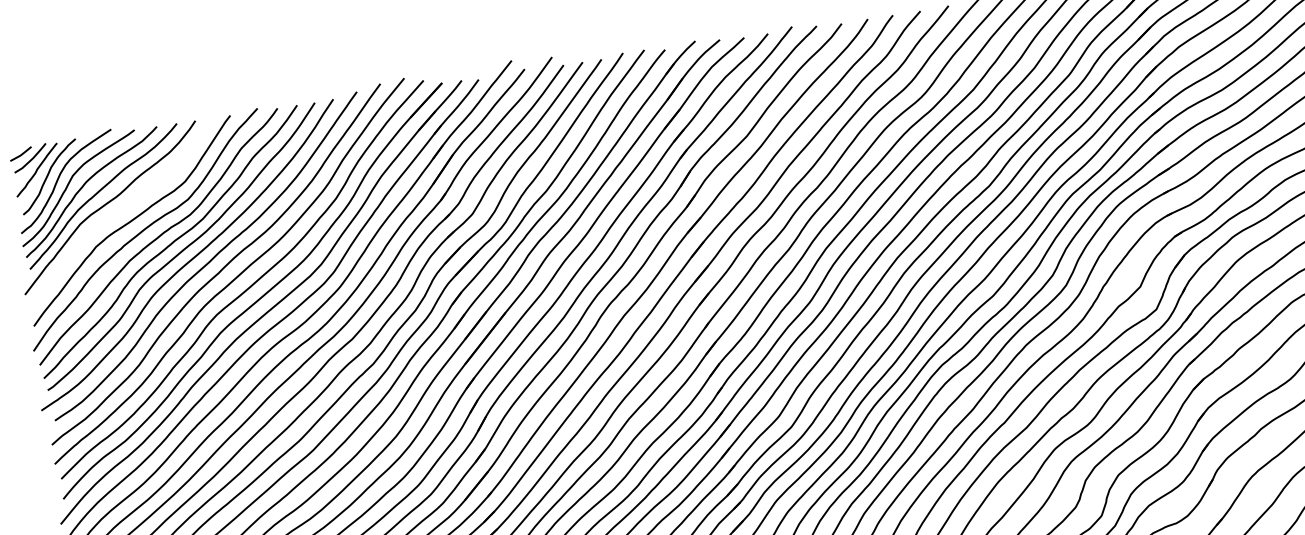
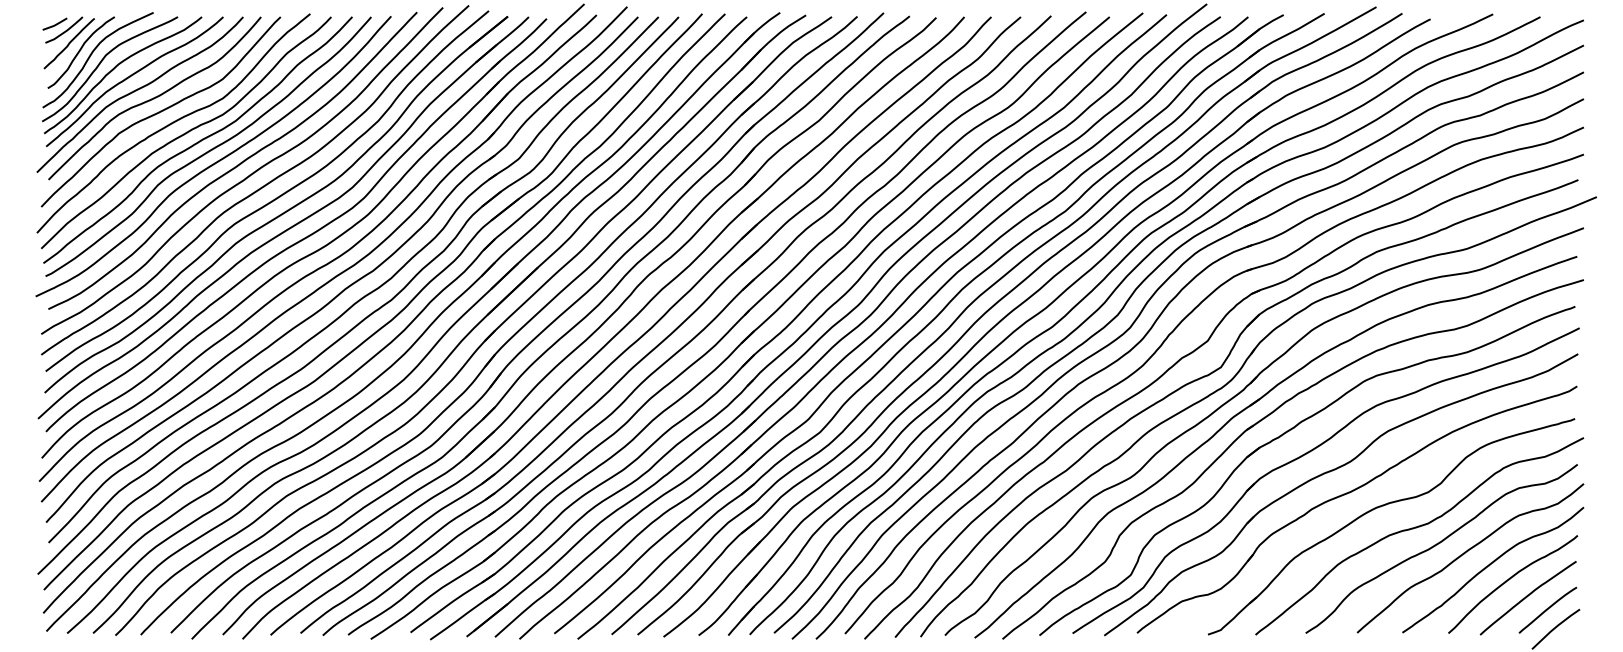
curve: (124, 209) -> (154, 98), added

